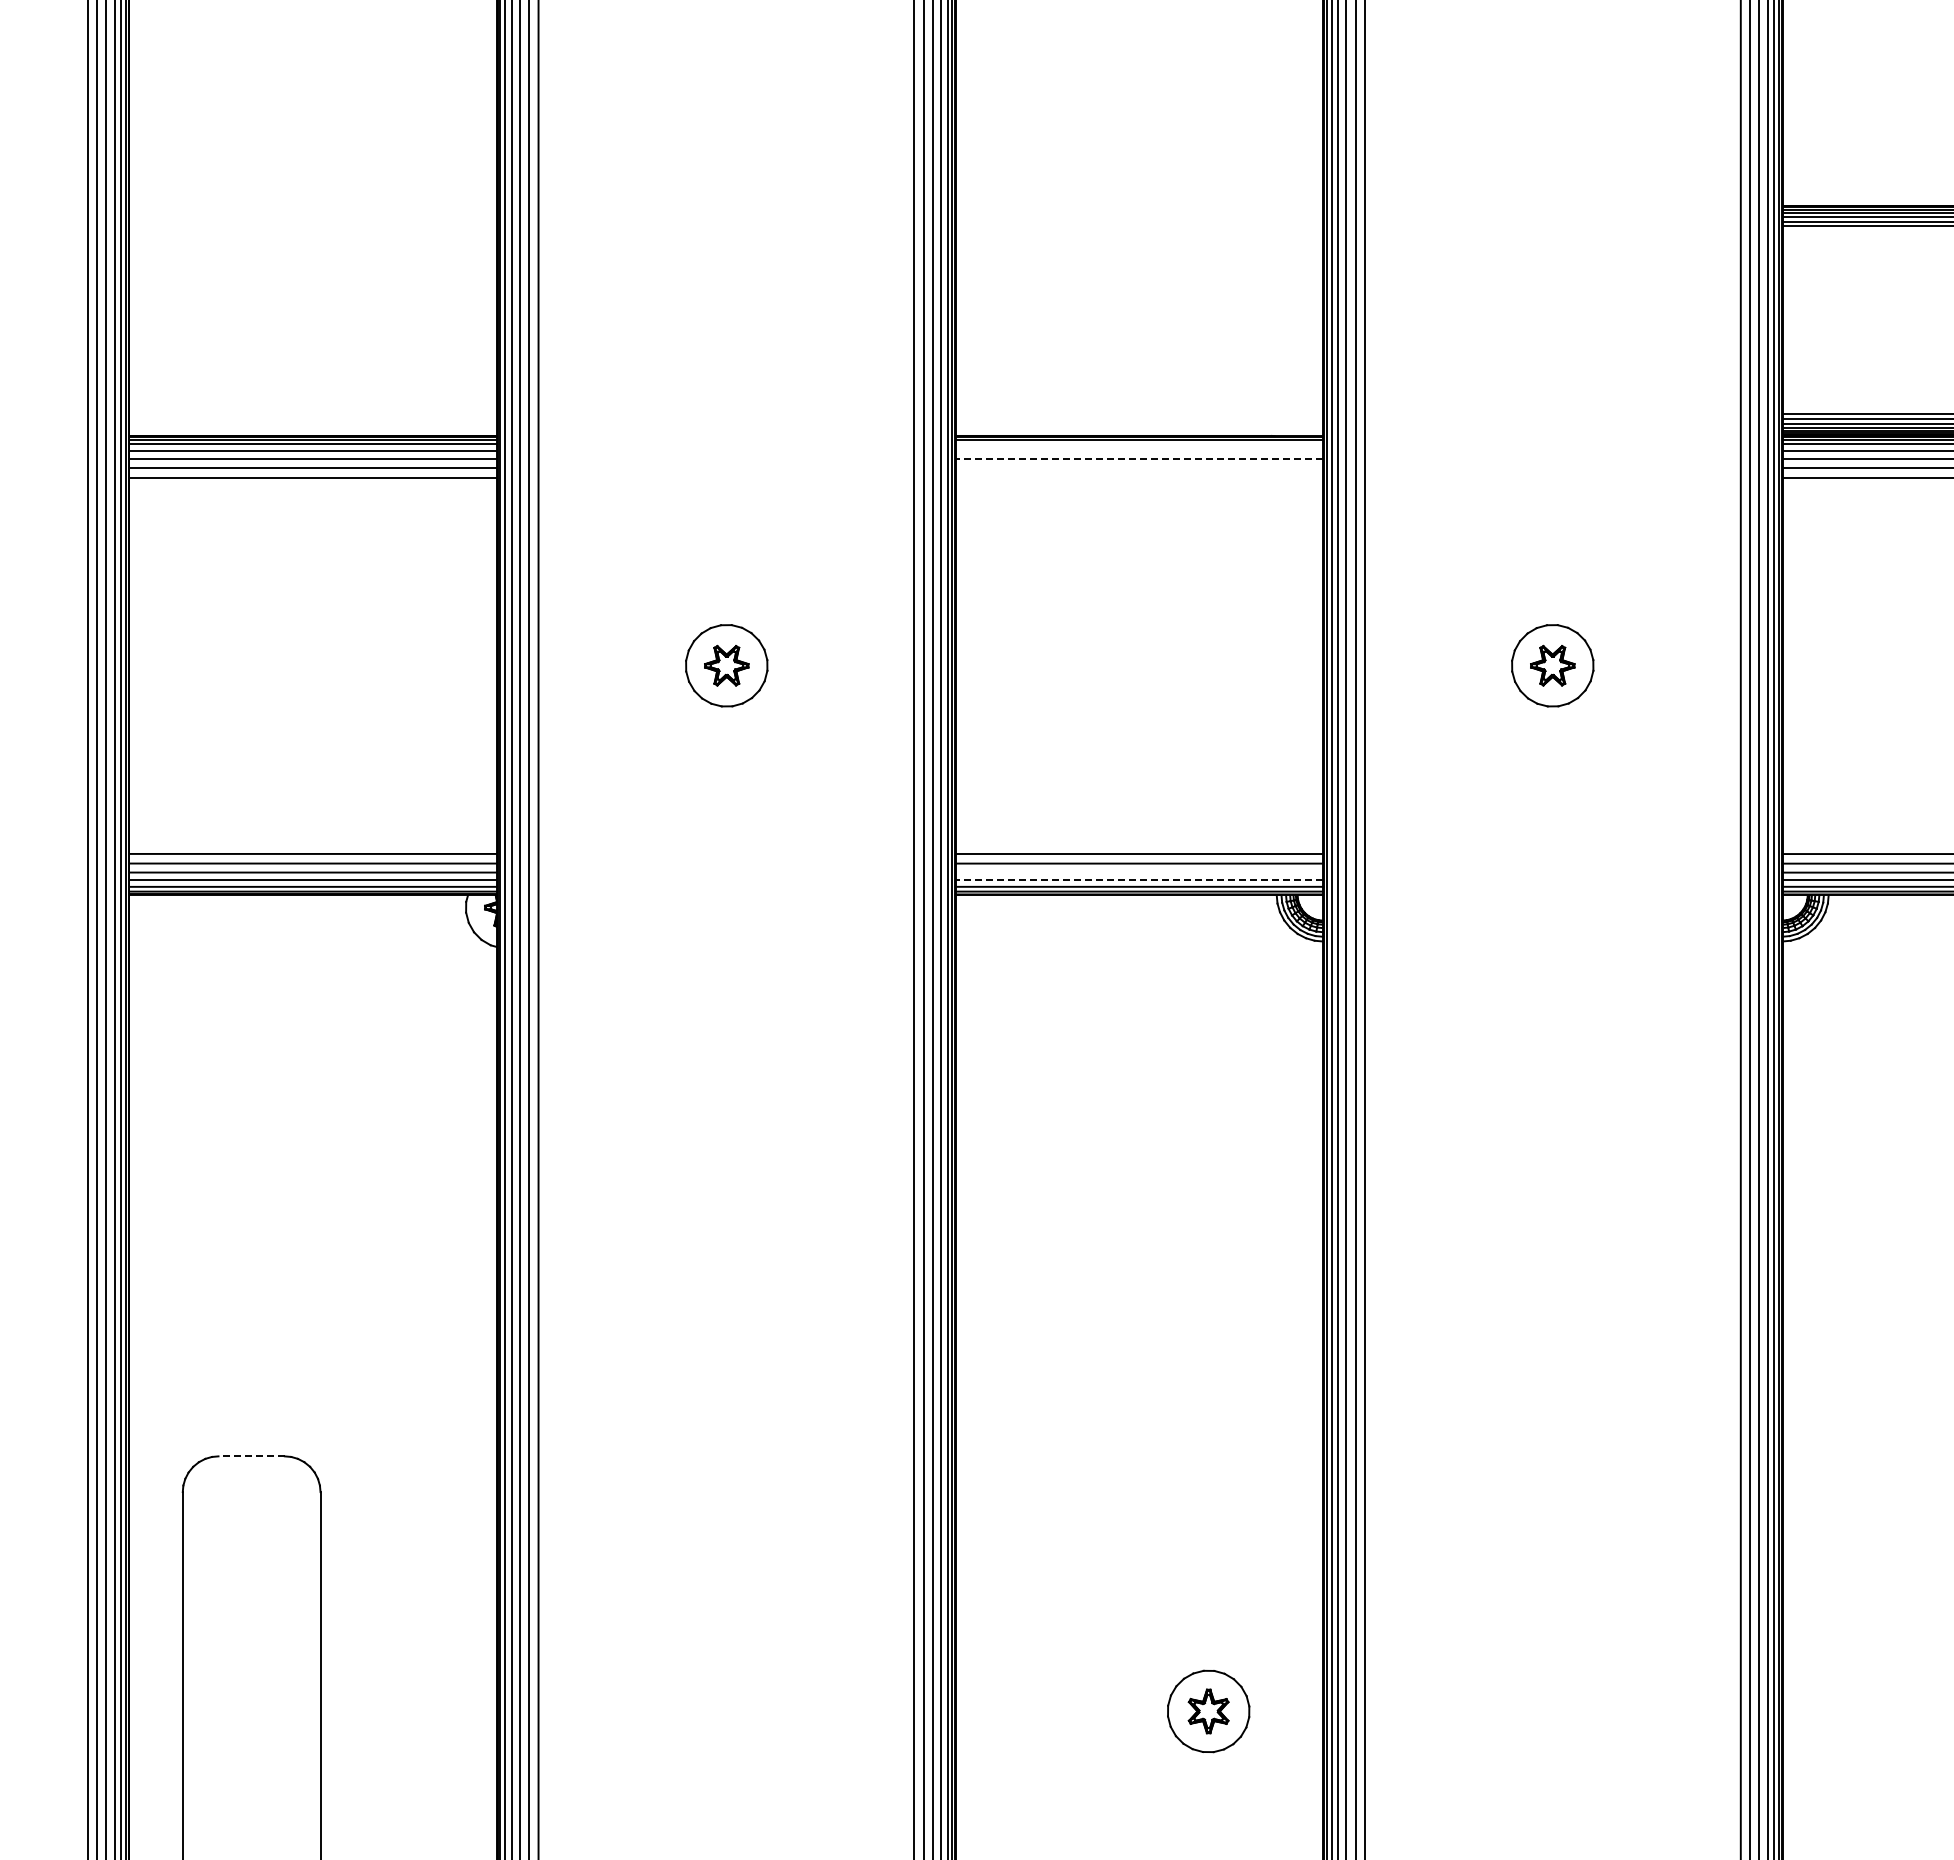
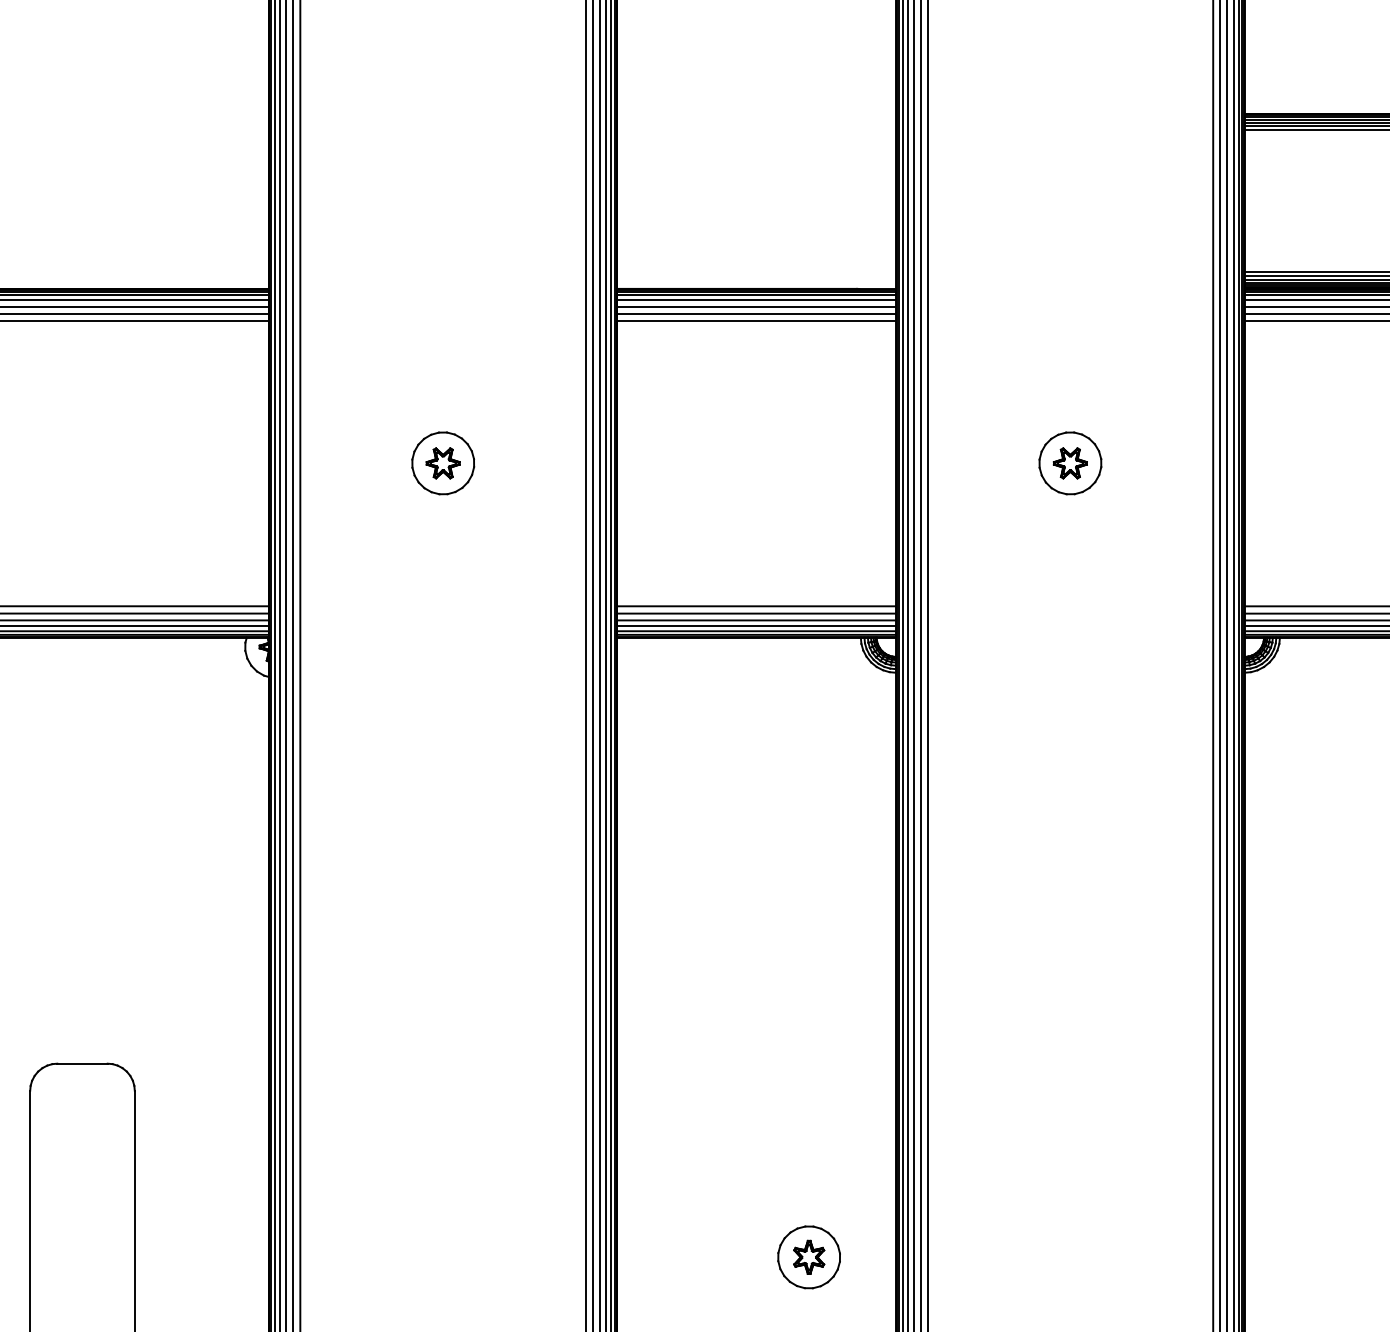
line: (1139, 444) -> (756, 295), added
line: (1139, 451) -> (756, 300), added
line: (1139, 459) -> (756, 306), dashed -> solid
line: (1139, 468) -> (756, 313), added
line: (1139, 477) -> (756, 320), added
line: (1139, 872) -> (756, 620), added
line: (1139, 880) -> (756, 626), dashed -> solid
line: (251, 1456) -> (82, 1063), dashed -> solid

